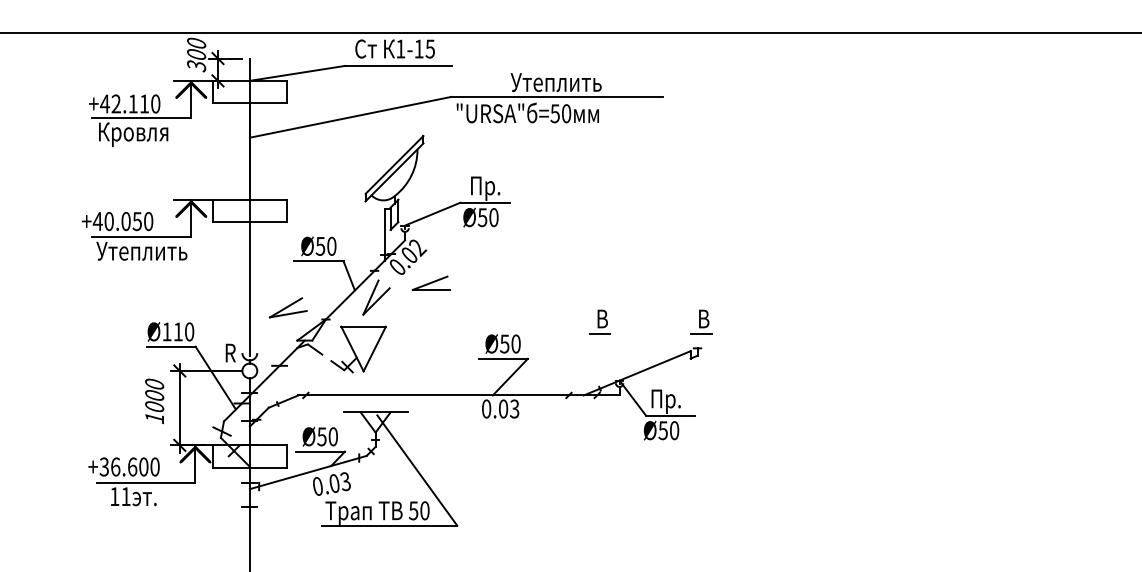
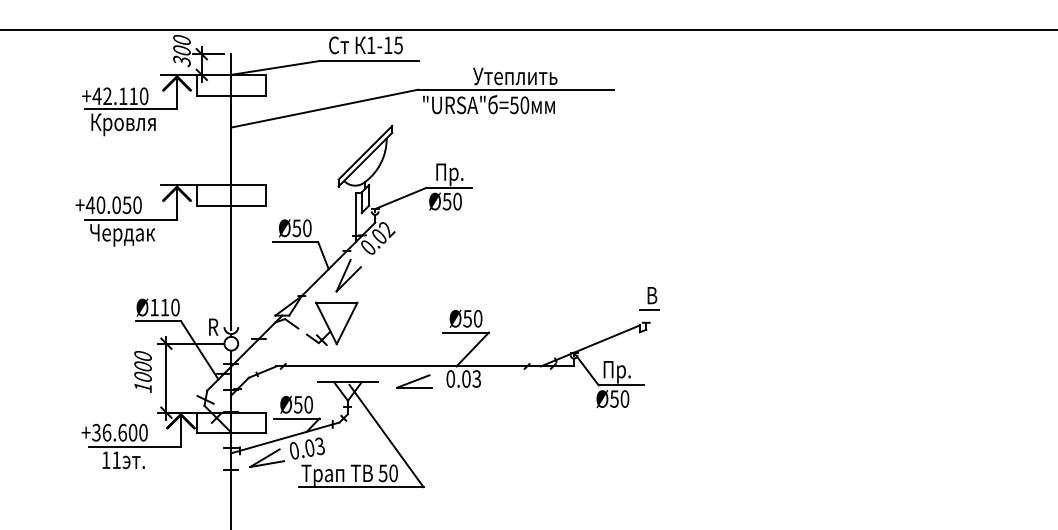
text: (142, 254) -> (131, 235), Утеплить -> Чердак
part: (431, 283) -> (414, 381), moved
part: (287, 308) -> (266, 458), moved
part: (599, 322) -> (555, 298), removed

